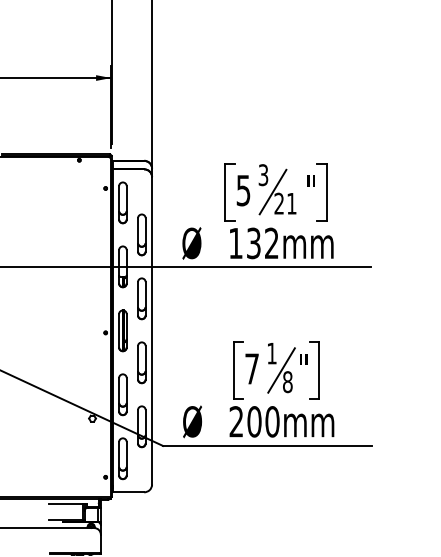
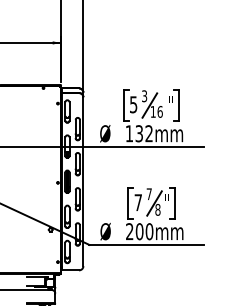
text: (285, 202) -> (156, 111), 21 -> 16
text: (270, 352) -> (148, 193), 1 -> 7

